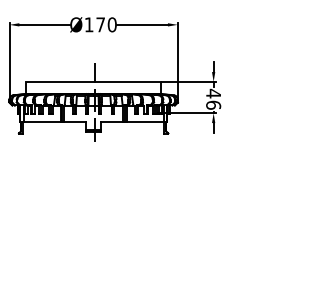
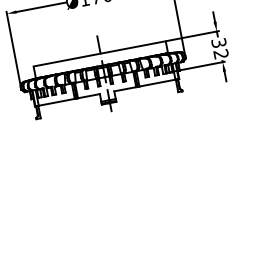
text: (213, 98) -> (219, 47), 46 -> 32

